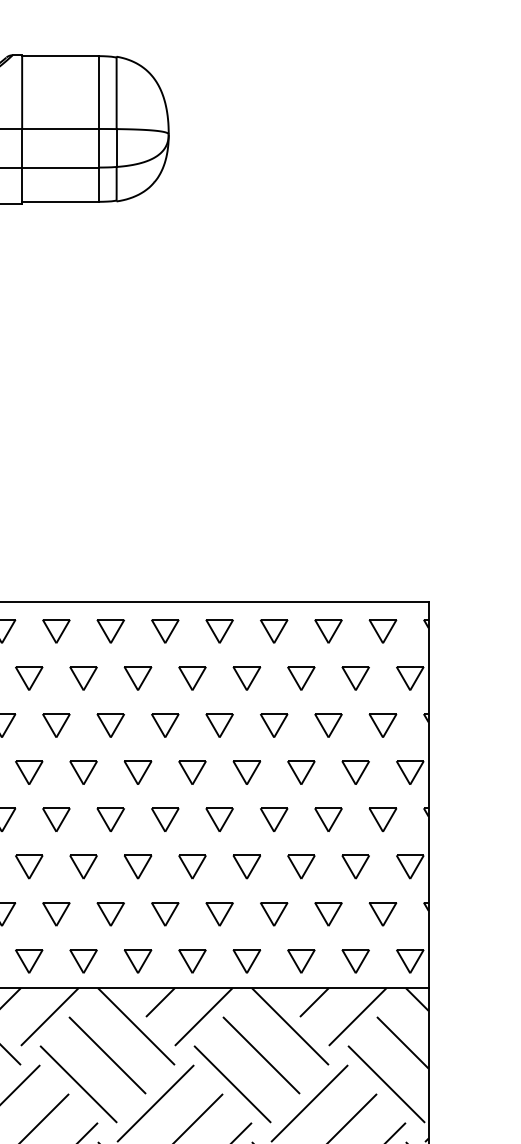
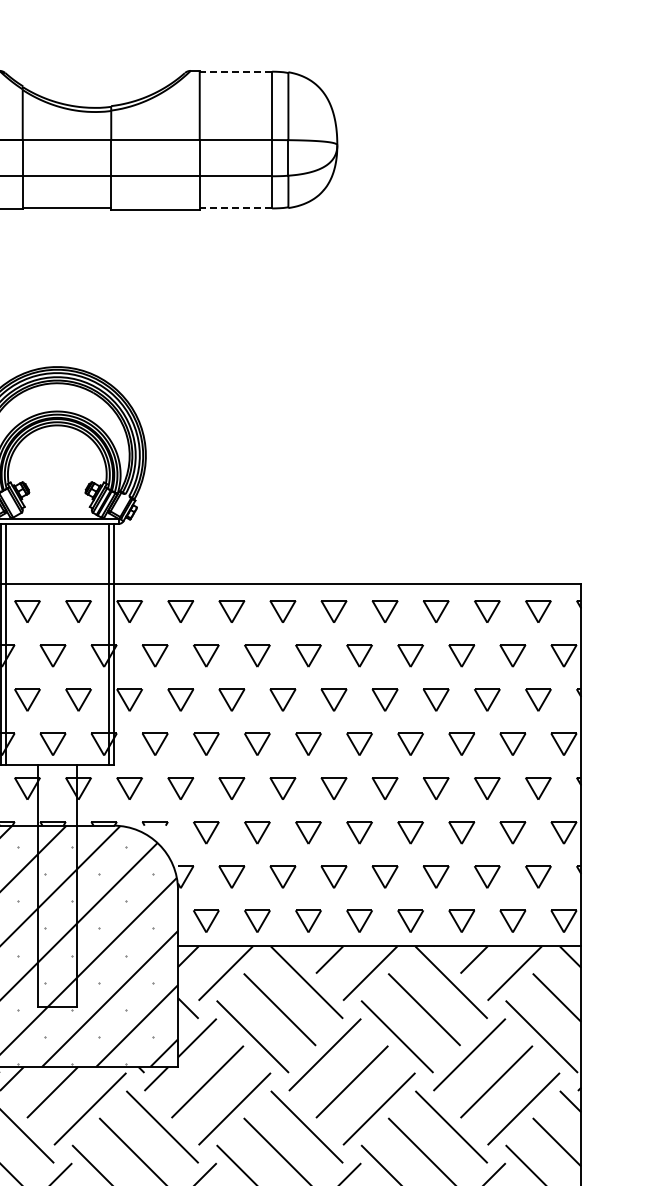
line: (60, 55) -> (235, 71), solid -> dashed
line: (60, 201) -> (235, 208), solid -> dashed

